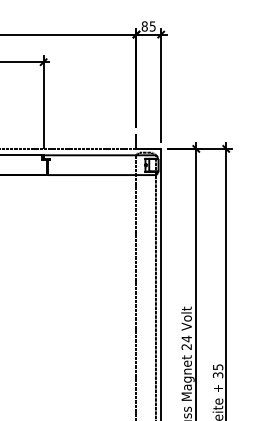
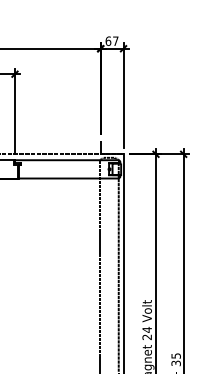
text: (148, 26) -> (111, 41), 85 -> 67

